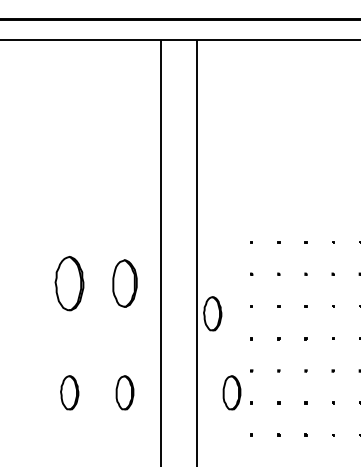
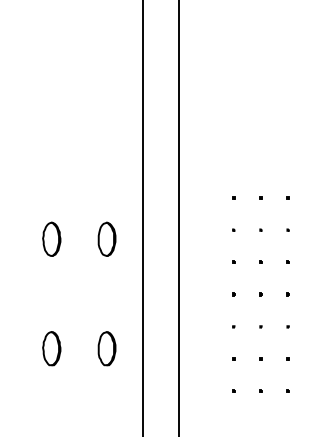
part: (69, 282) -> (51, 238), size x0.62
part: (124, 282) -> (106, 238), size x0.71
part: (212, 313) -> (194, 269), removed
part: (231, 392) -> (213, 348), removed

